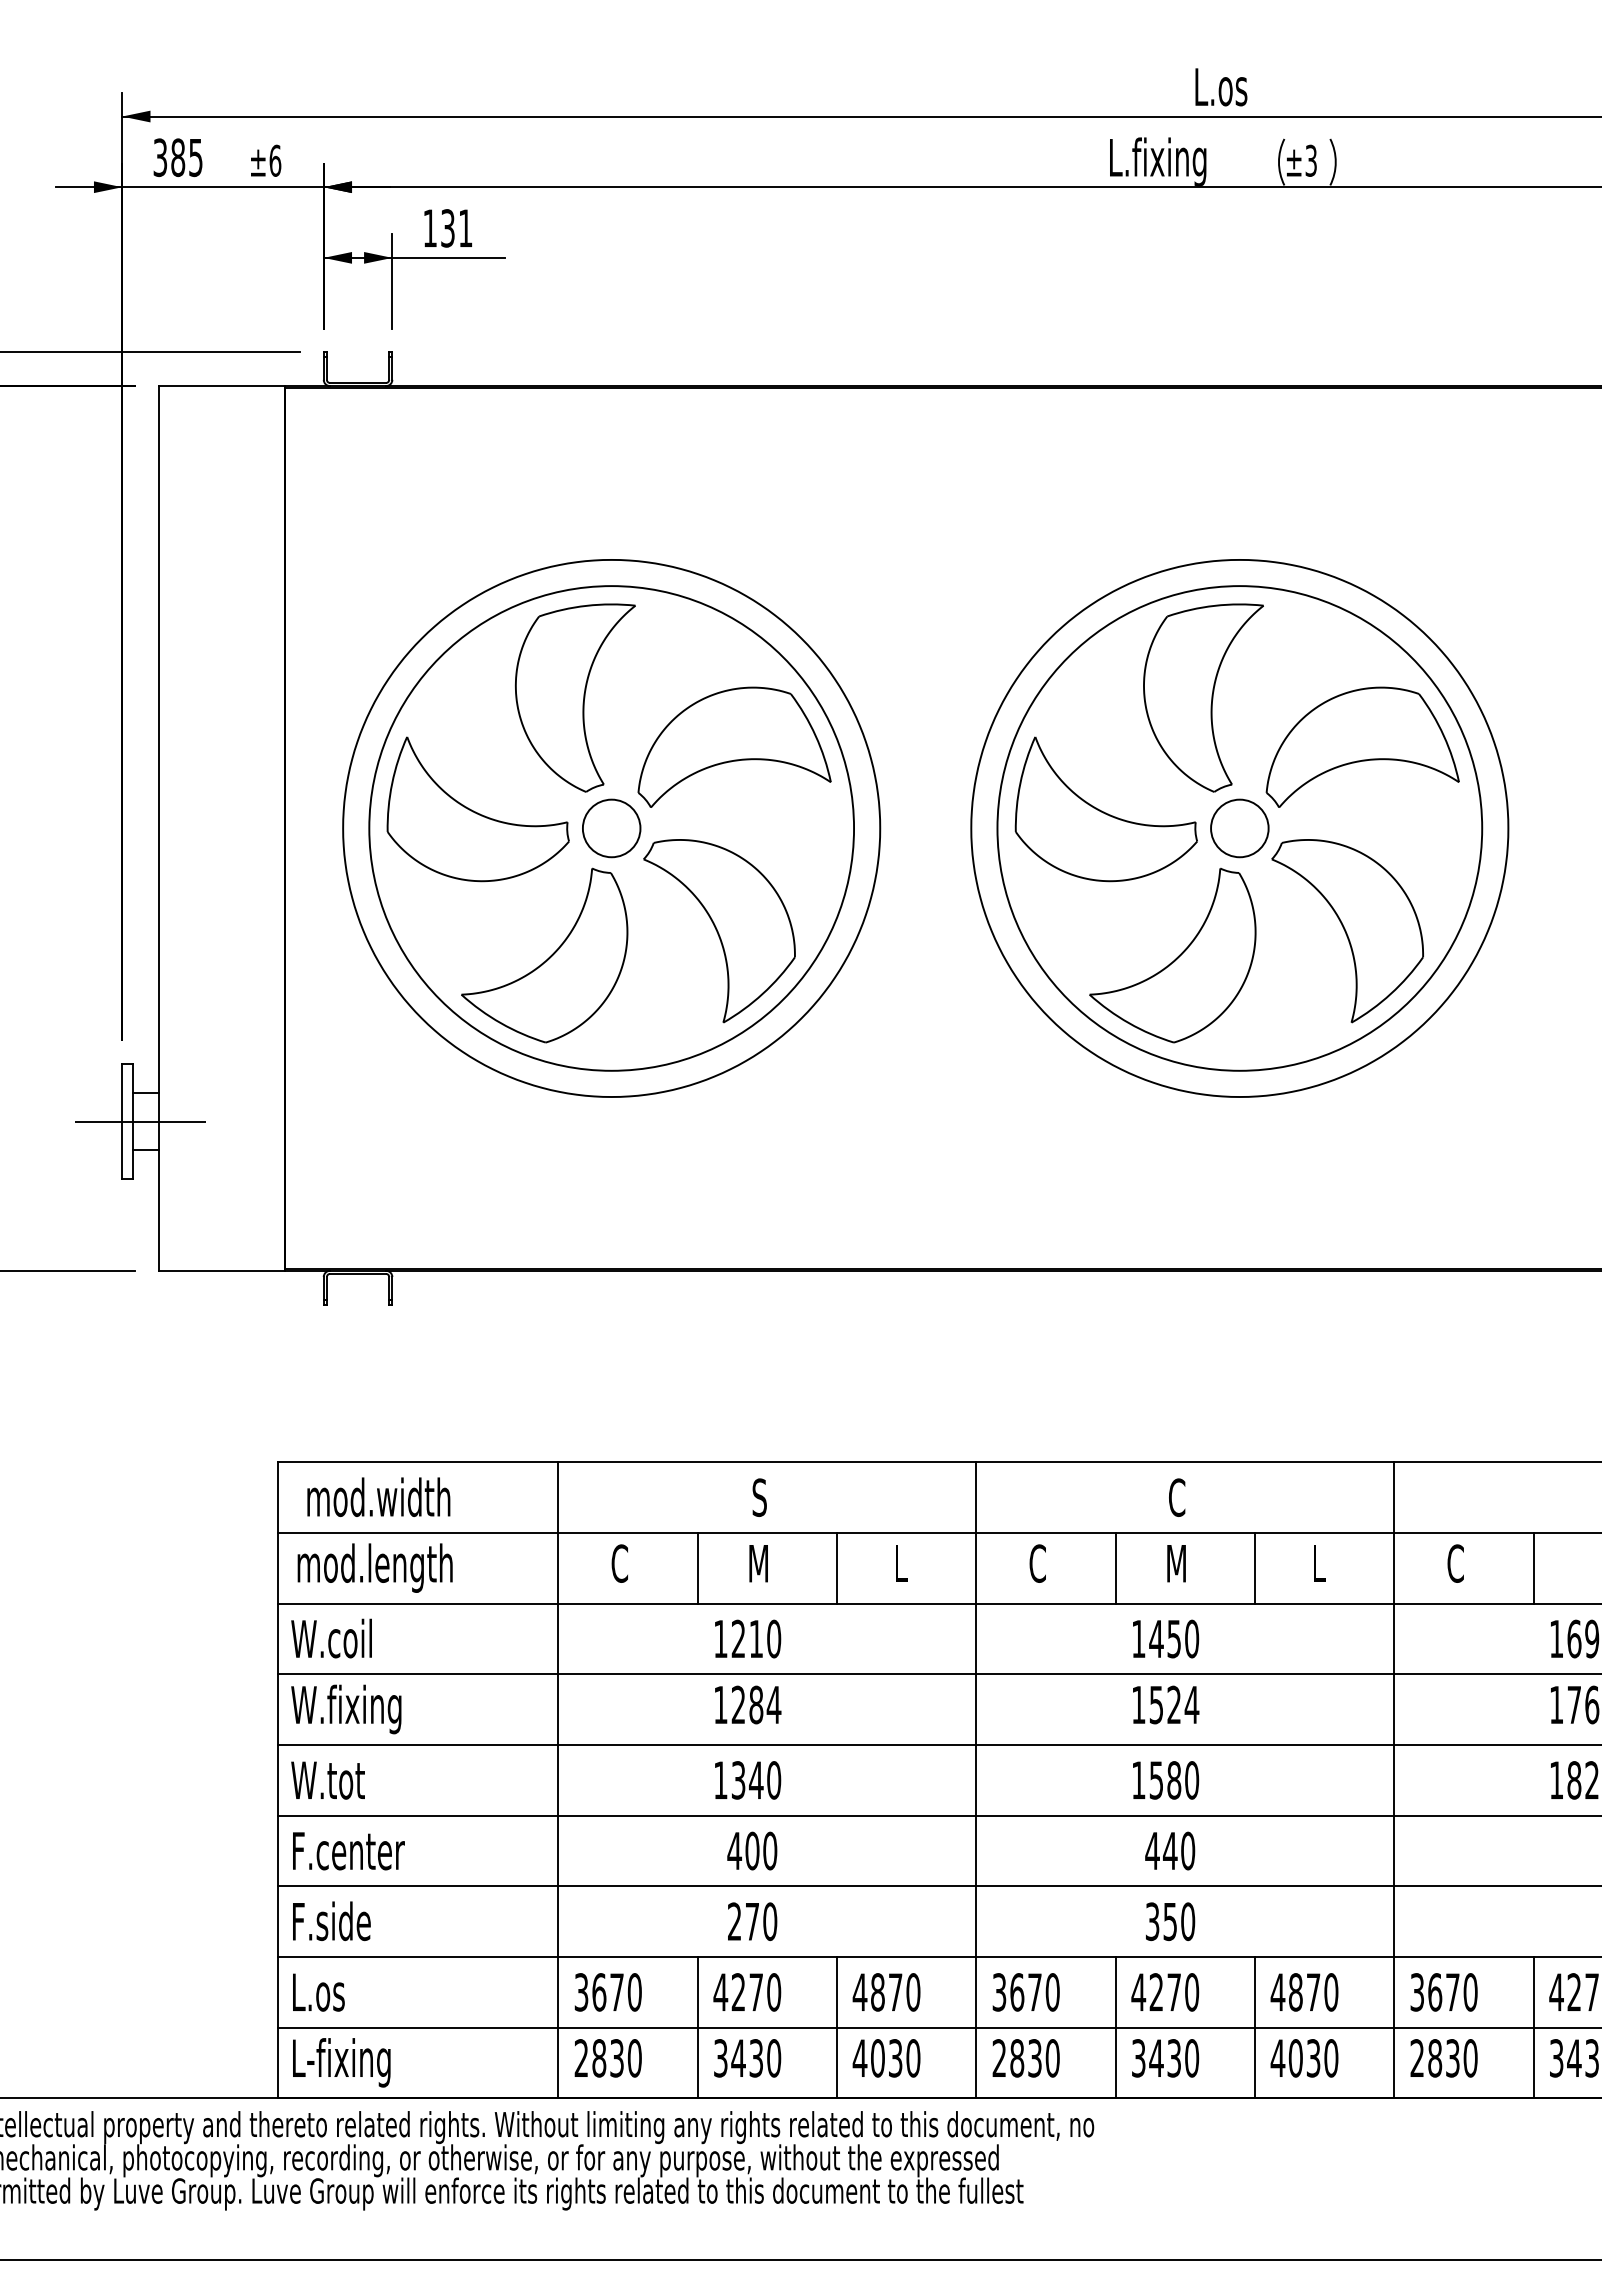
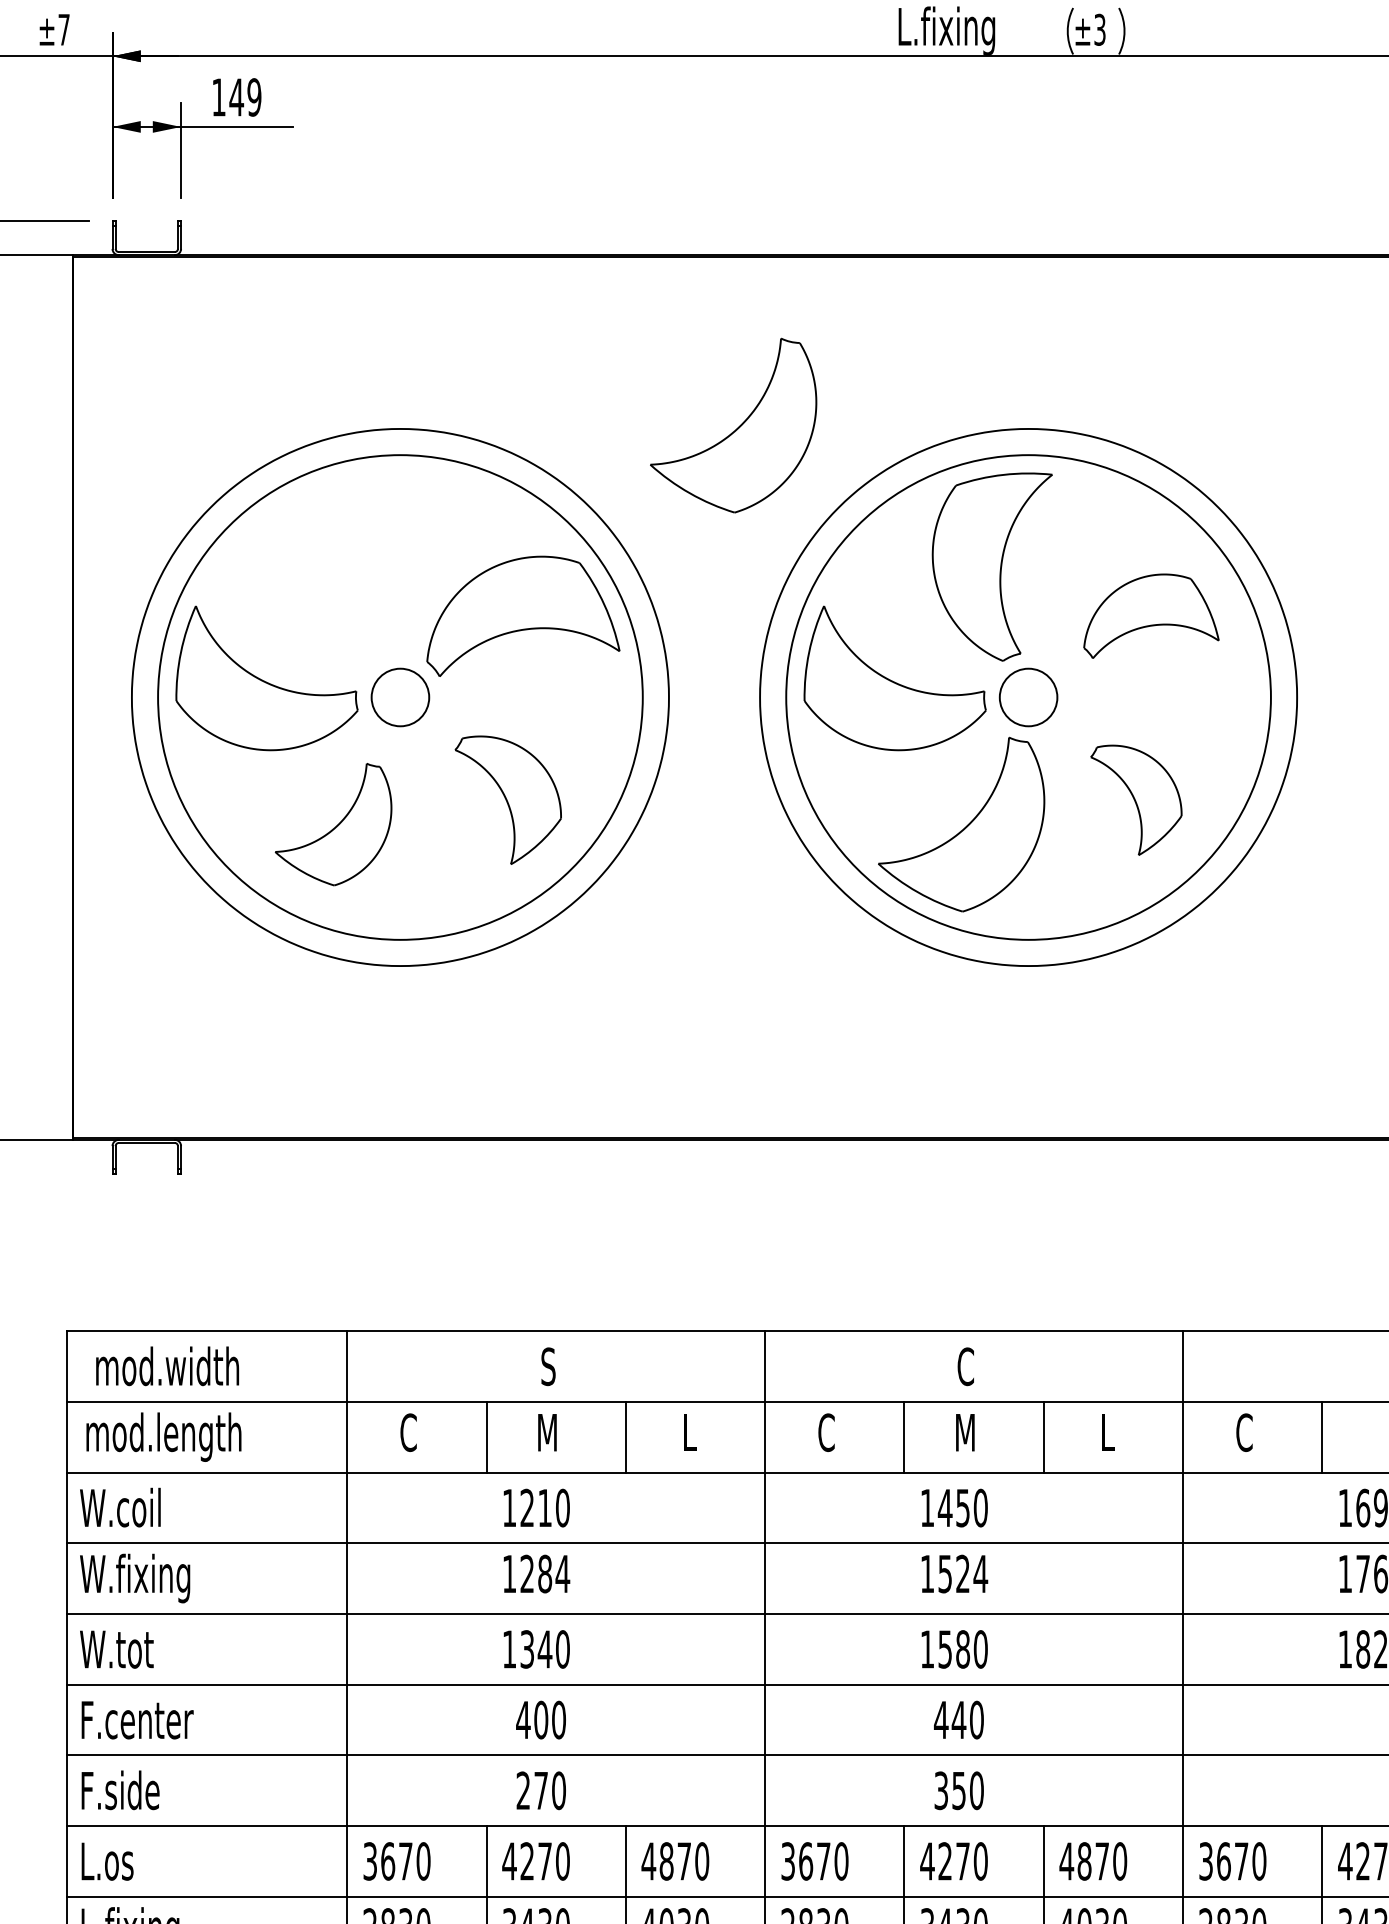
text: (275, 160) -> (64, 29), ±6 -> ±7
text: (456, 228) -> (245, 97), 131 -> 149
part: (944, 556) -> (733, 425), added
part: (574, 697) -> (363, 566), removed
part: (1362, 746) -> (1151, 615), size x0.7
part: (719, 931) -> (508, 800), size x0.7
part: (1347, 931) -> (1136, 800), size x0.6
part: (544, 955) -> (333, 824), size x0.7

